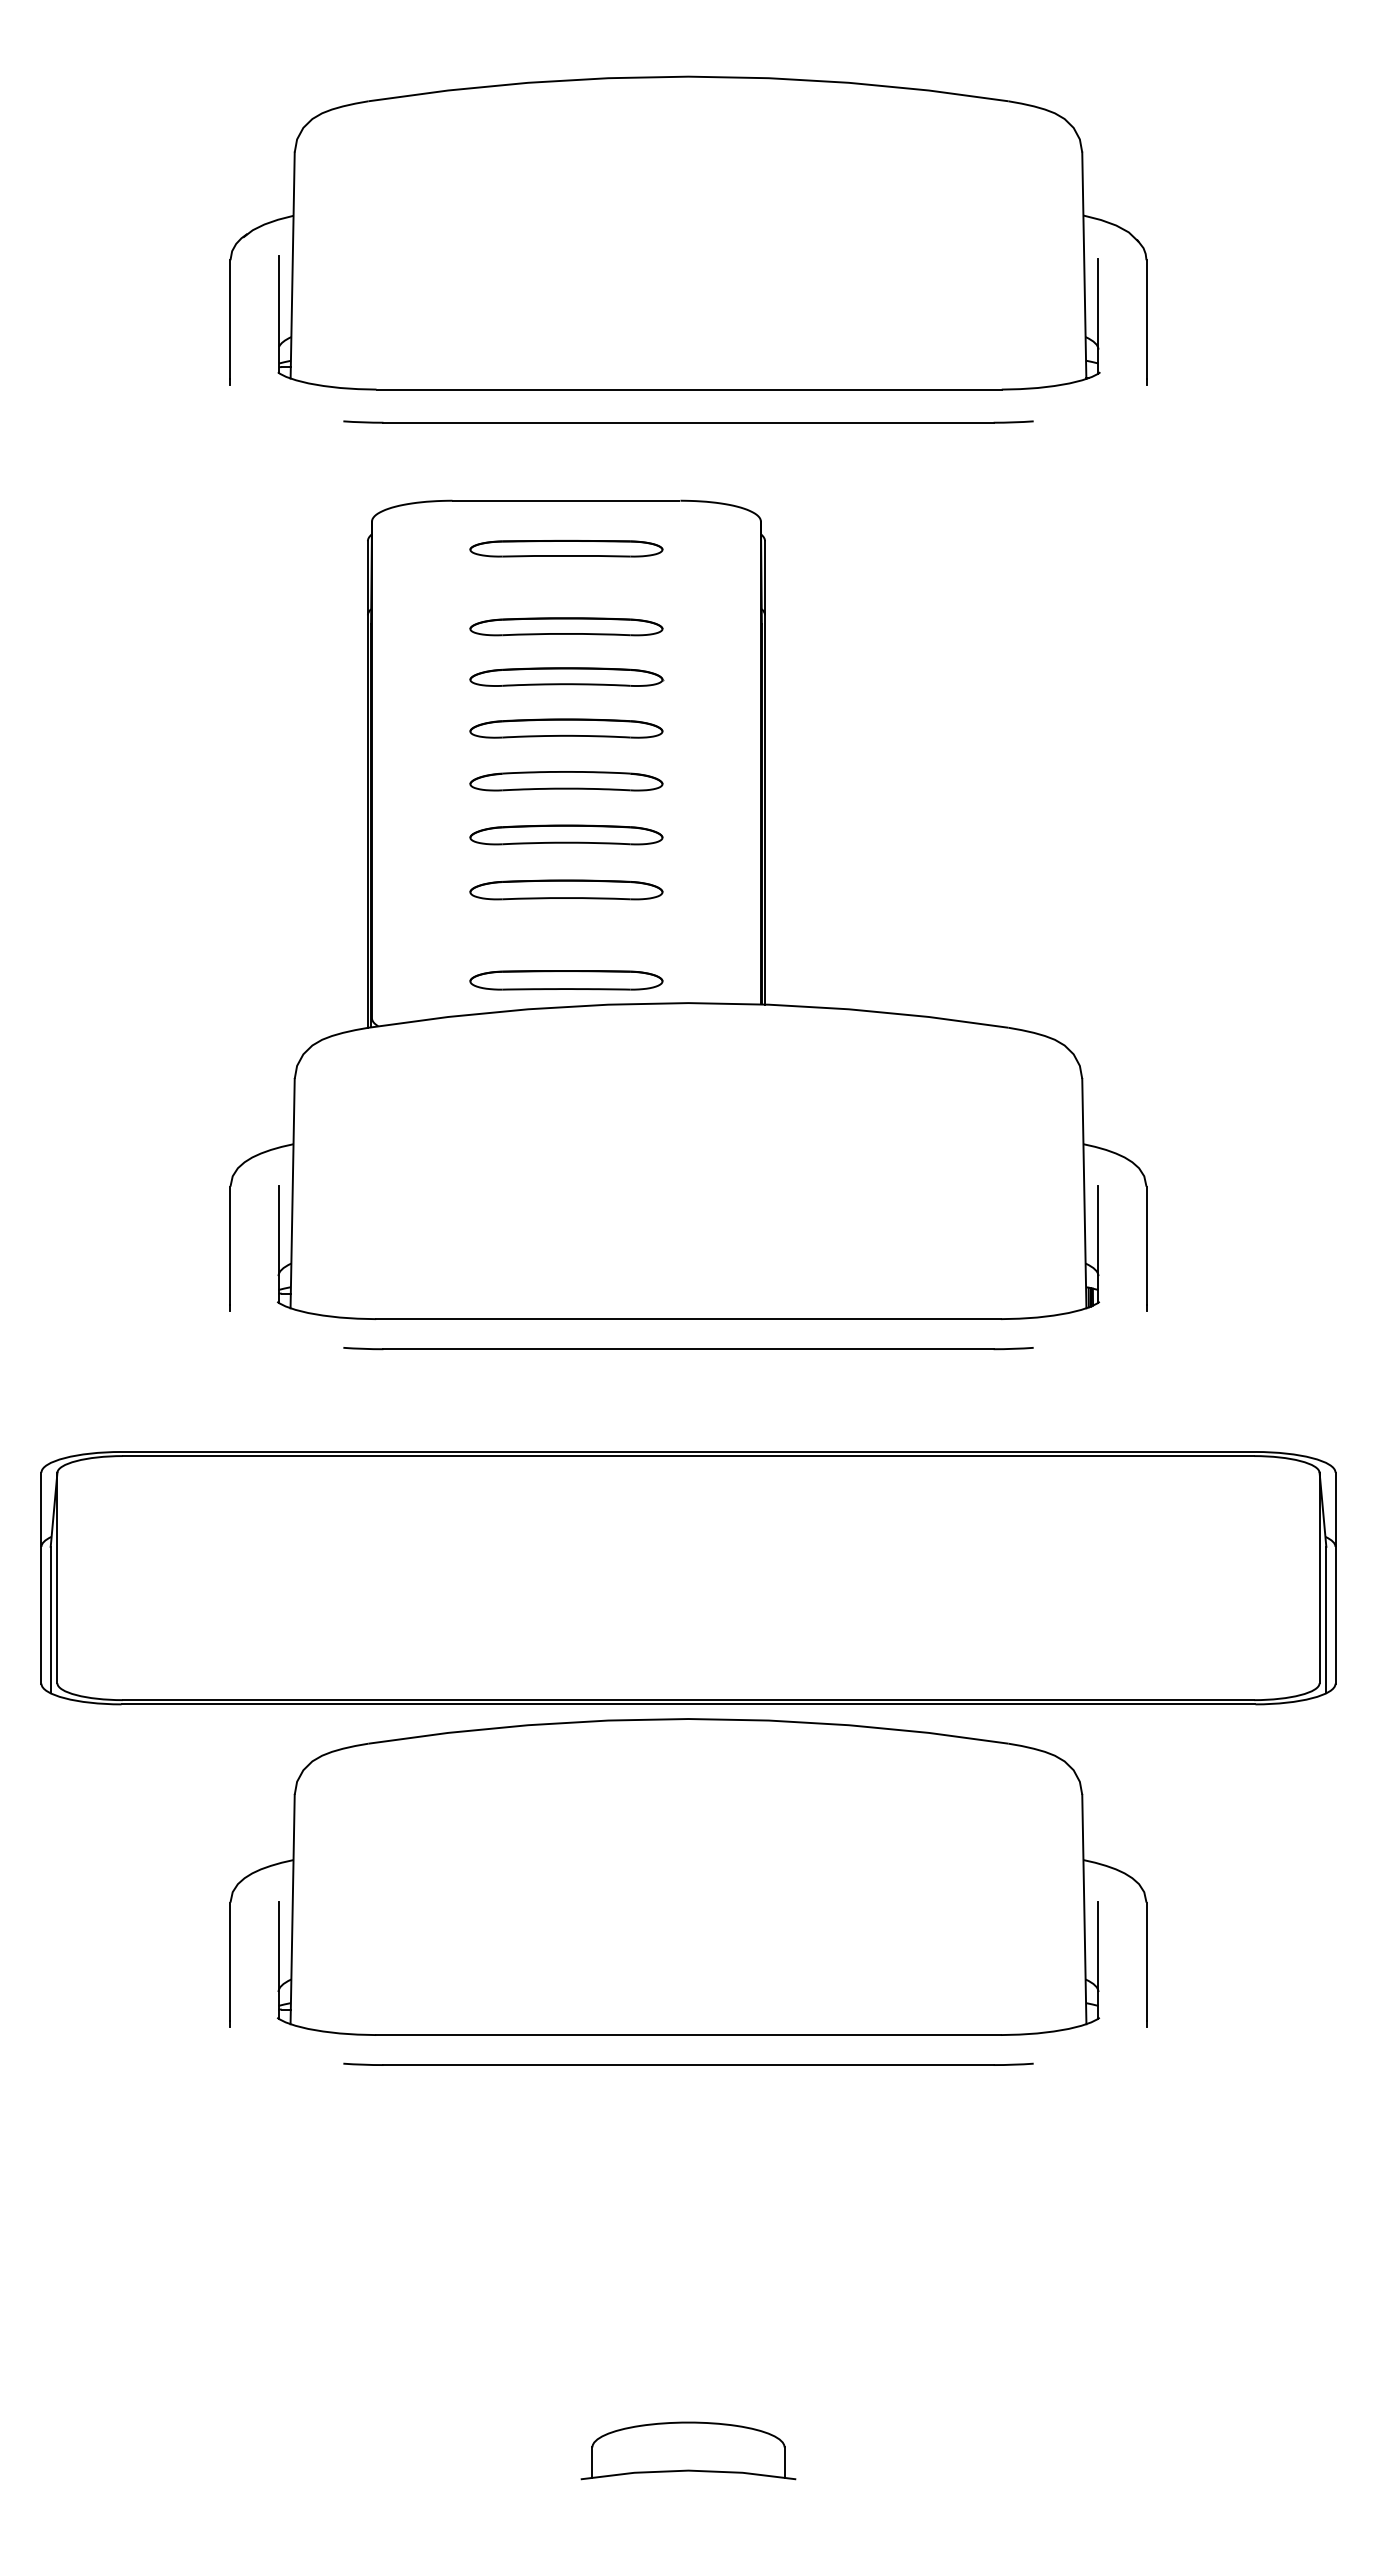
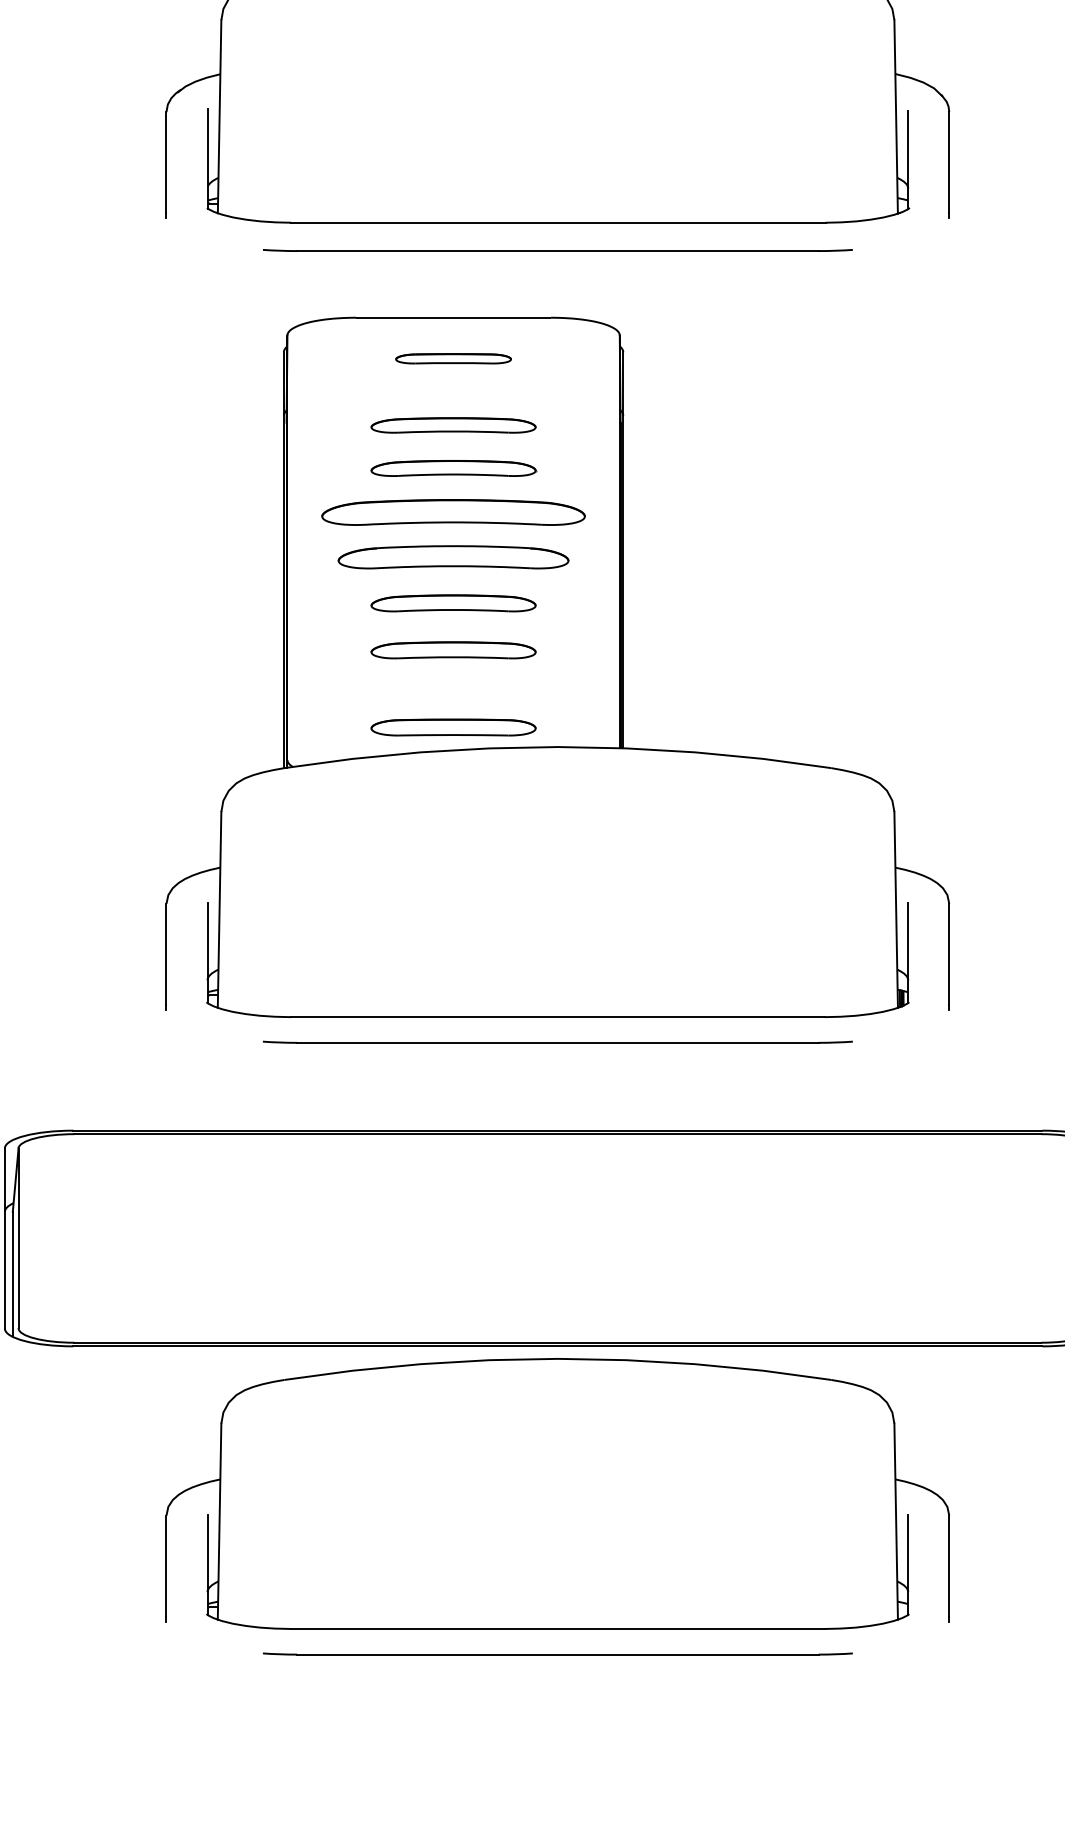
part: (566, 548) -> (453, 358), size x0.7
part: (566, 728) -> (453, 512), size x1.6
part: (566, 781) -> (453, 557), size x1.4

